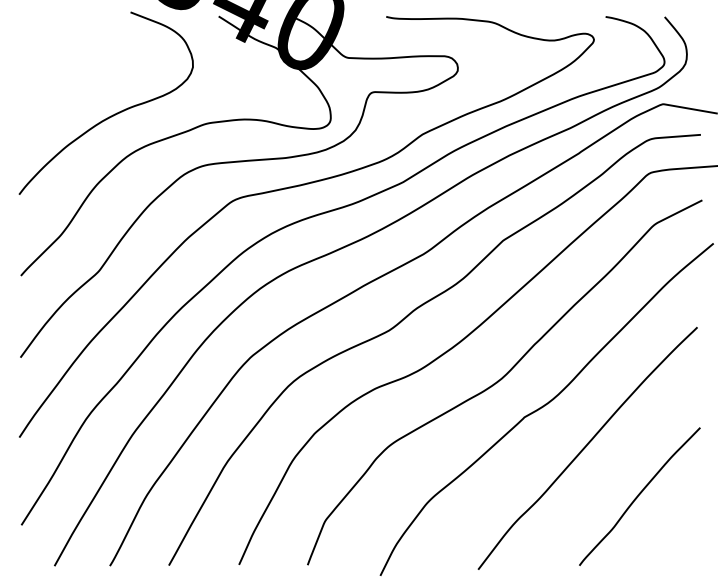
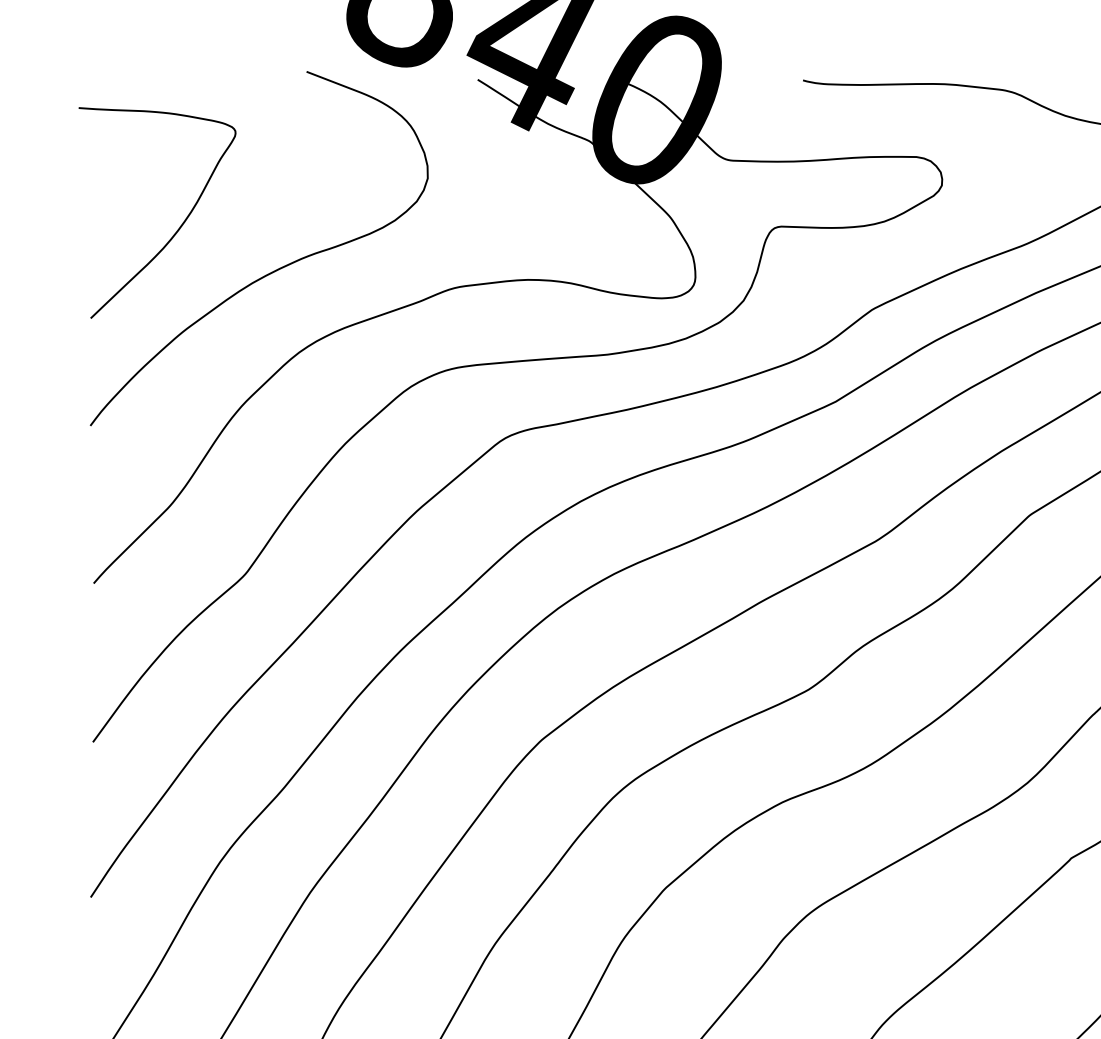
curve: (65, 90) -> (180, 223), added

